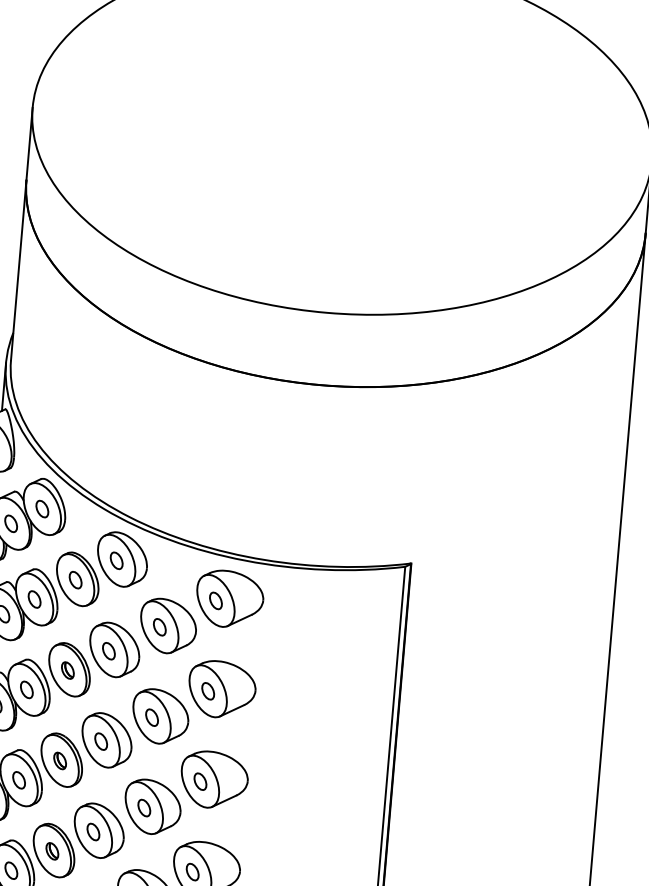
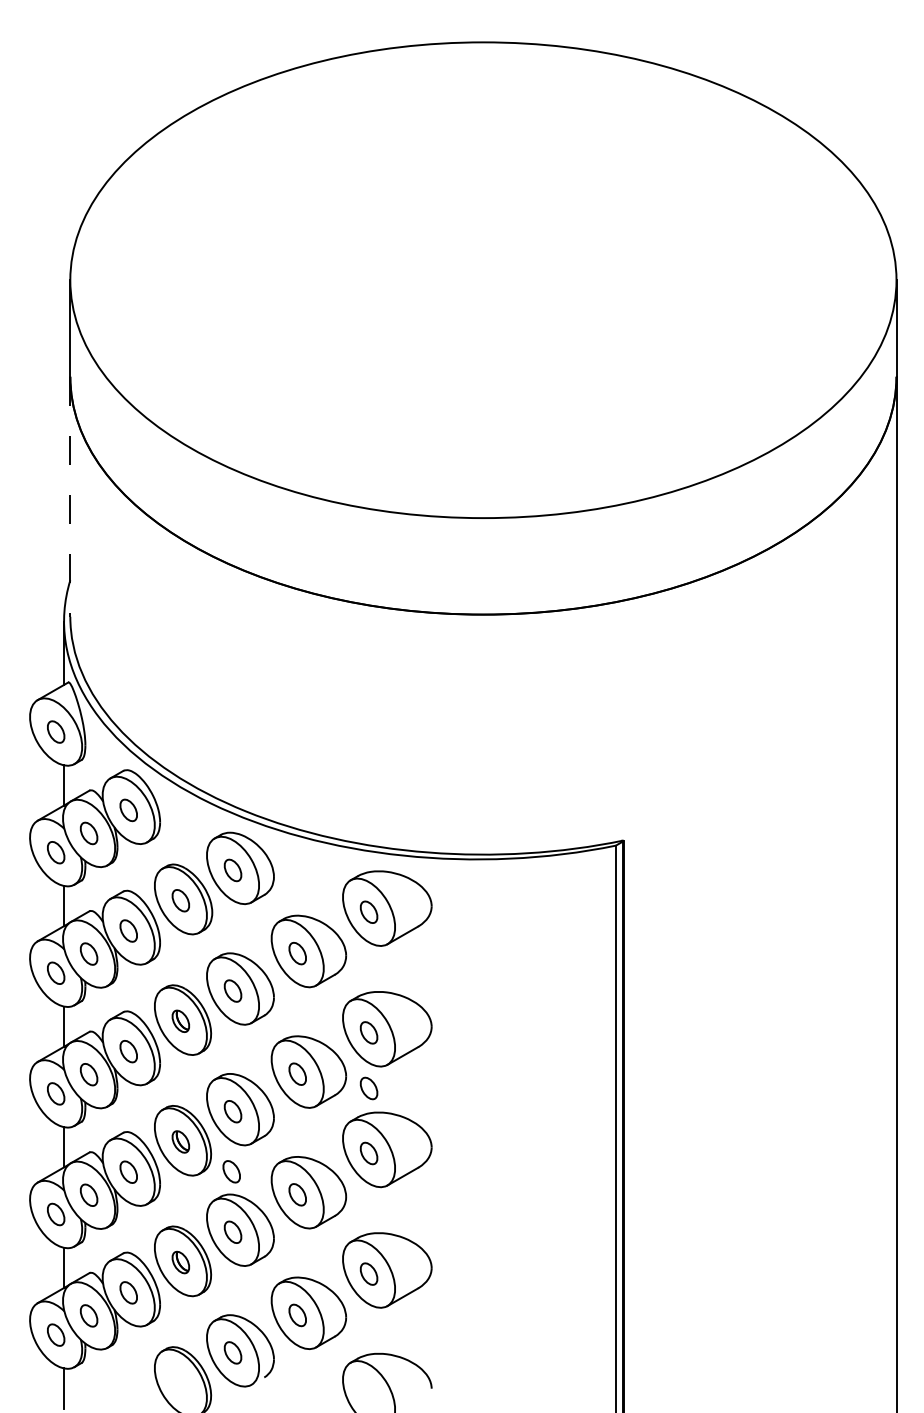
line: (18, 270) -> (70, 497), solid -> dashed
part: (204, 732) -> (368, 1088), added
part: (96, 786) -> (231, 1171), added

